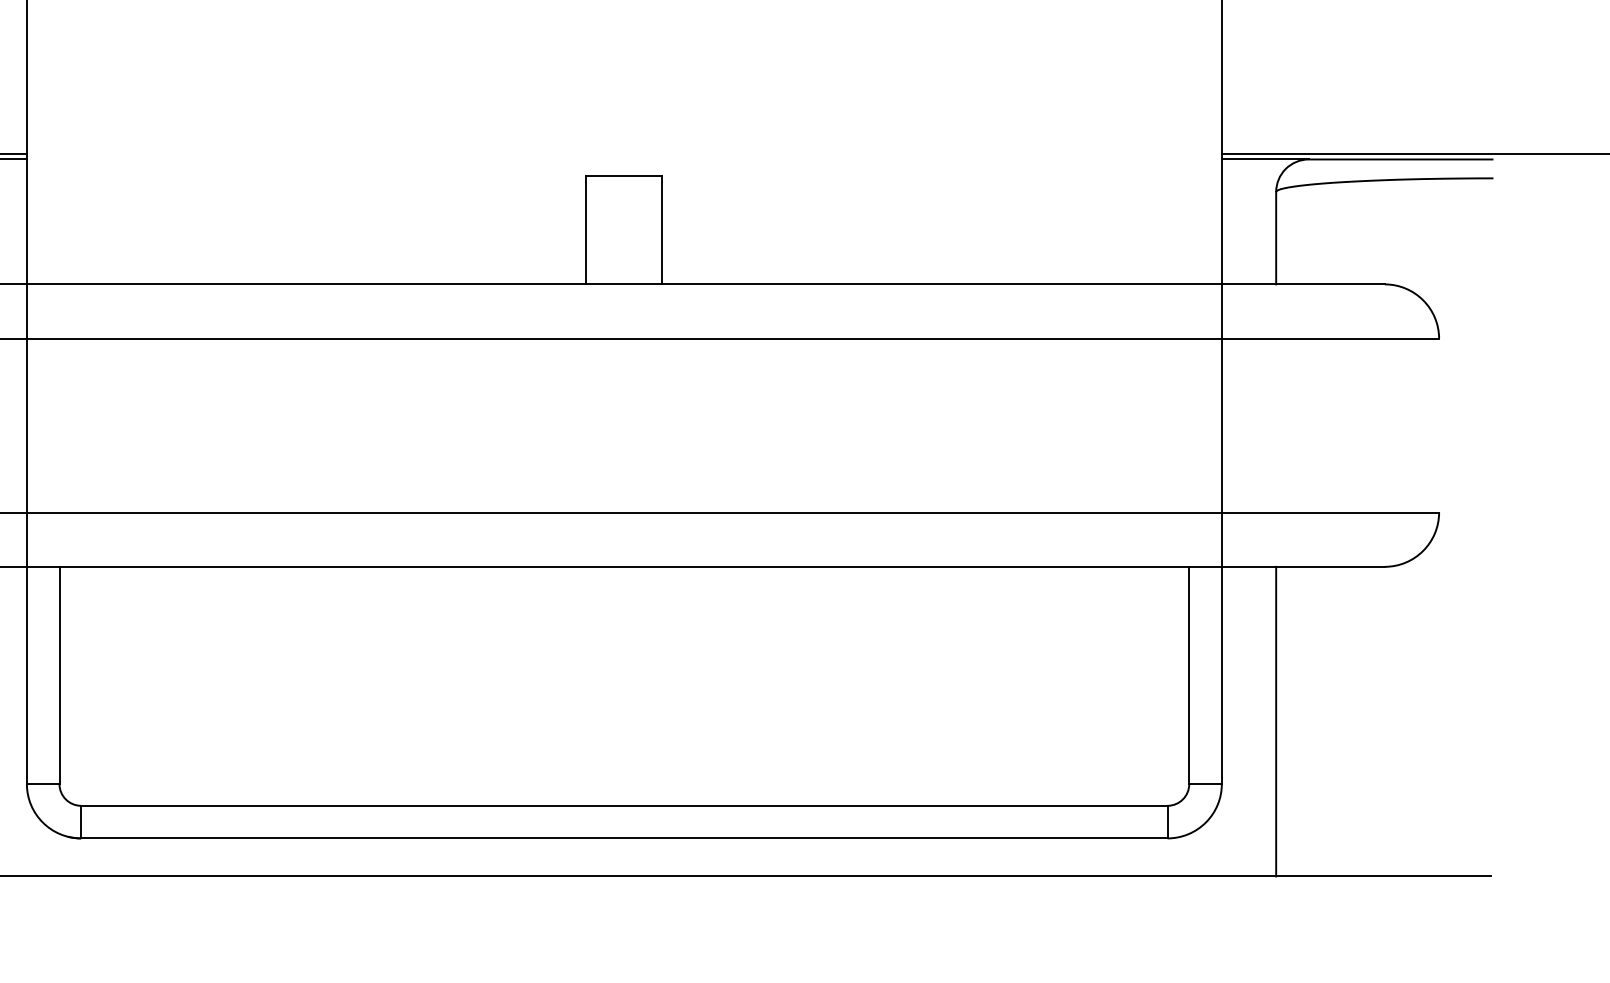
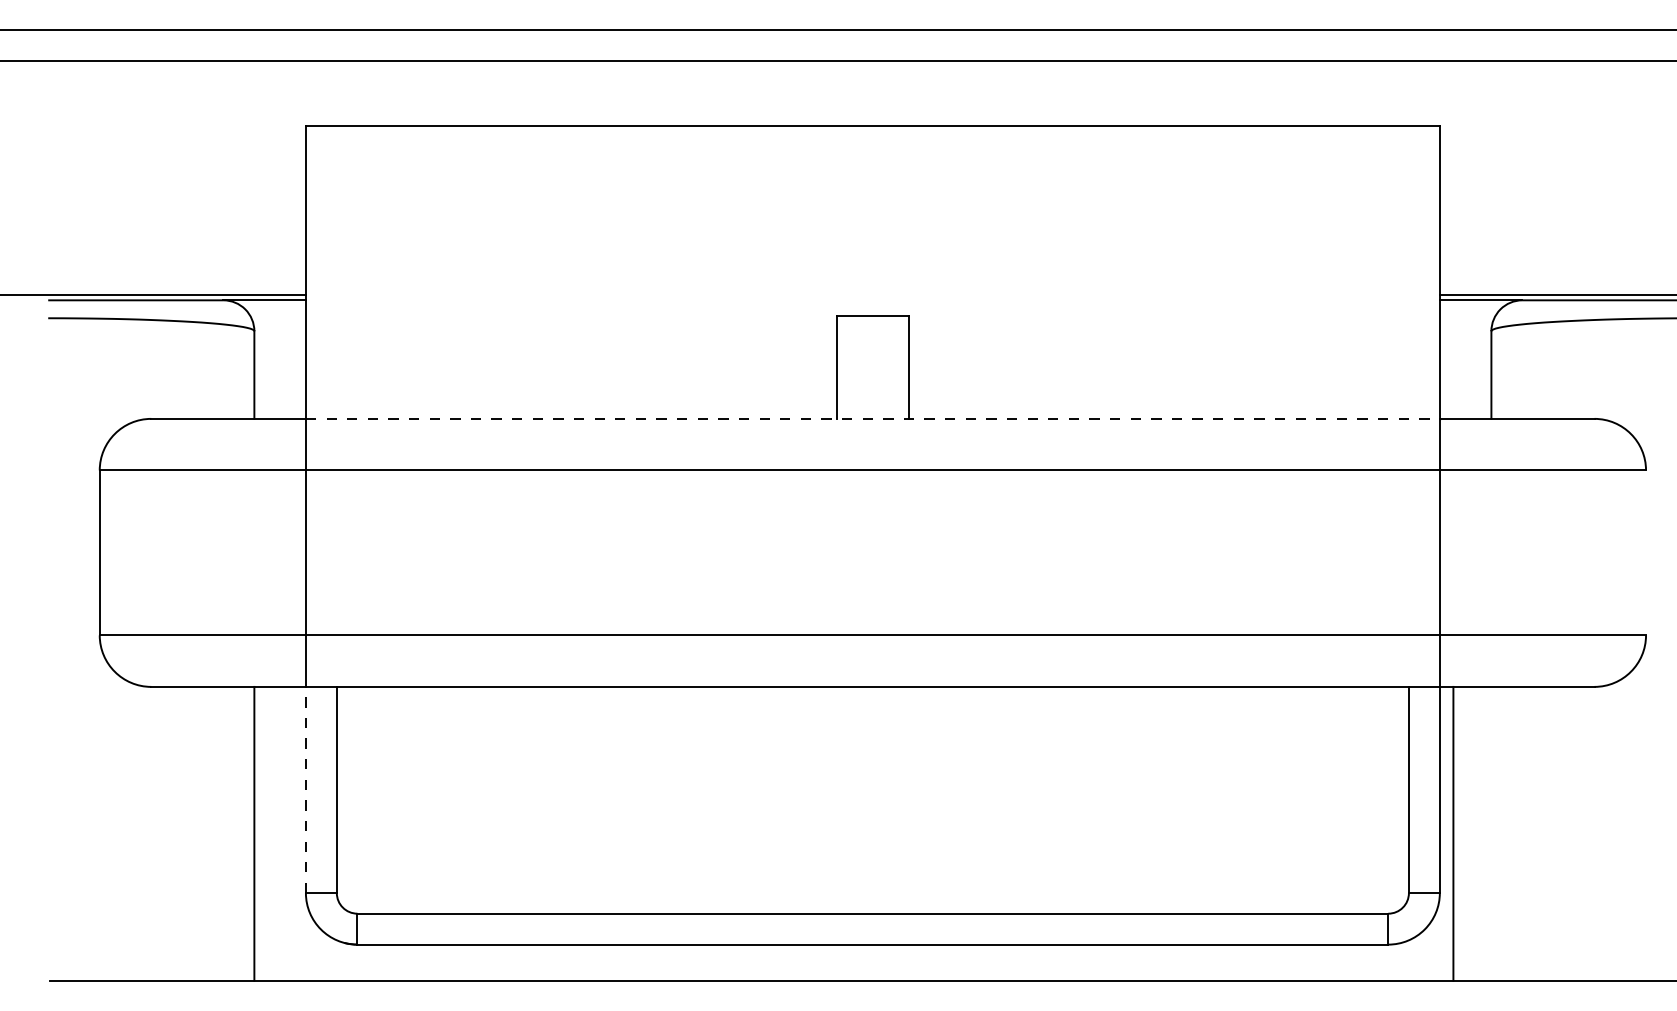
line: (623, 283) -> (872, 418), solid -> dashed
line: (26, 674) -> (305, 789), solid -> dashed
line: (1276, 721) -> (1453, 833), moved

